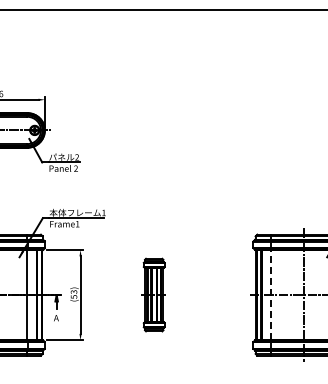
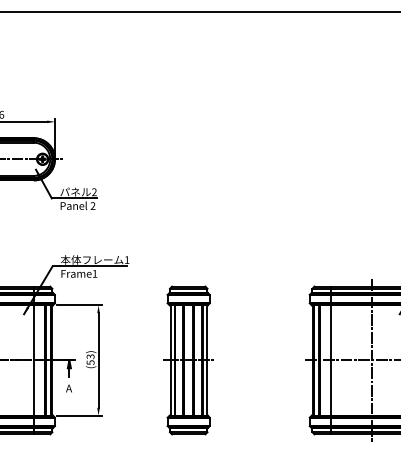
part: (153, 294) -> (187, 359), size x1.67
line: (270, 294) -> (330, 359), dashed -> solid

